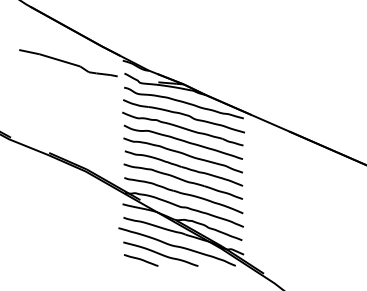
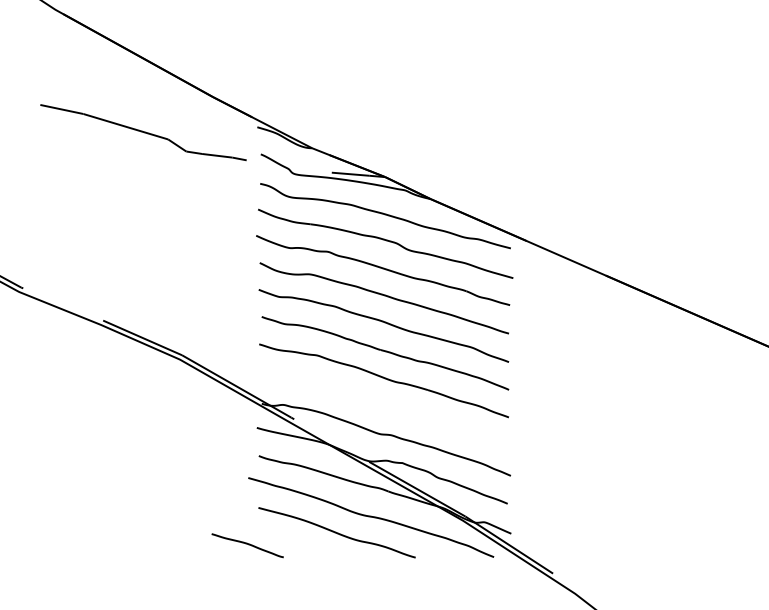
part: (183, 195) -> (384, 409), removed
line: (140, 260) -> (246, 545), moved

